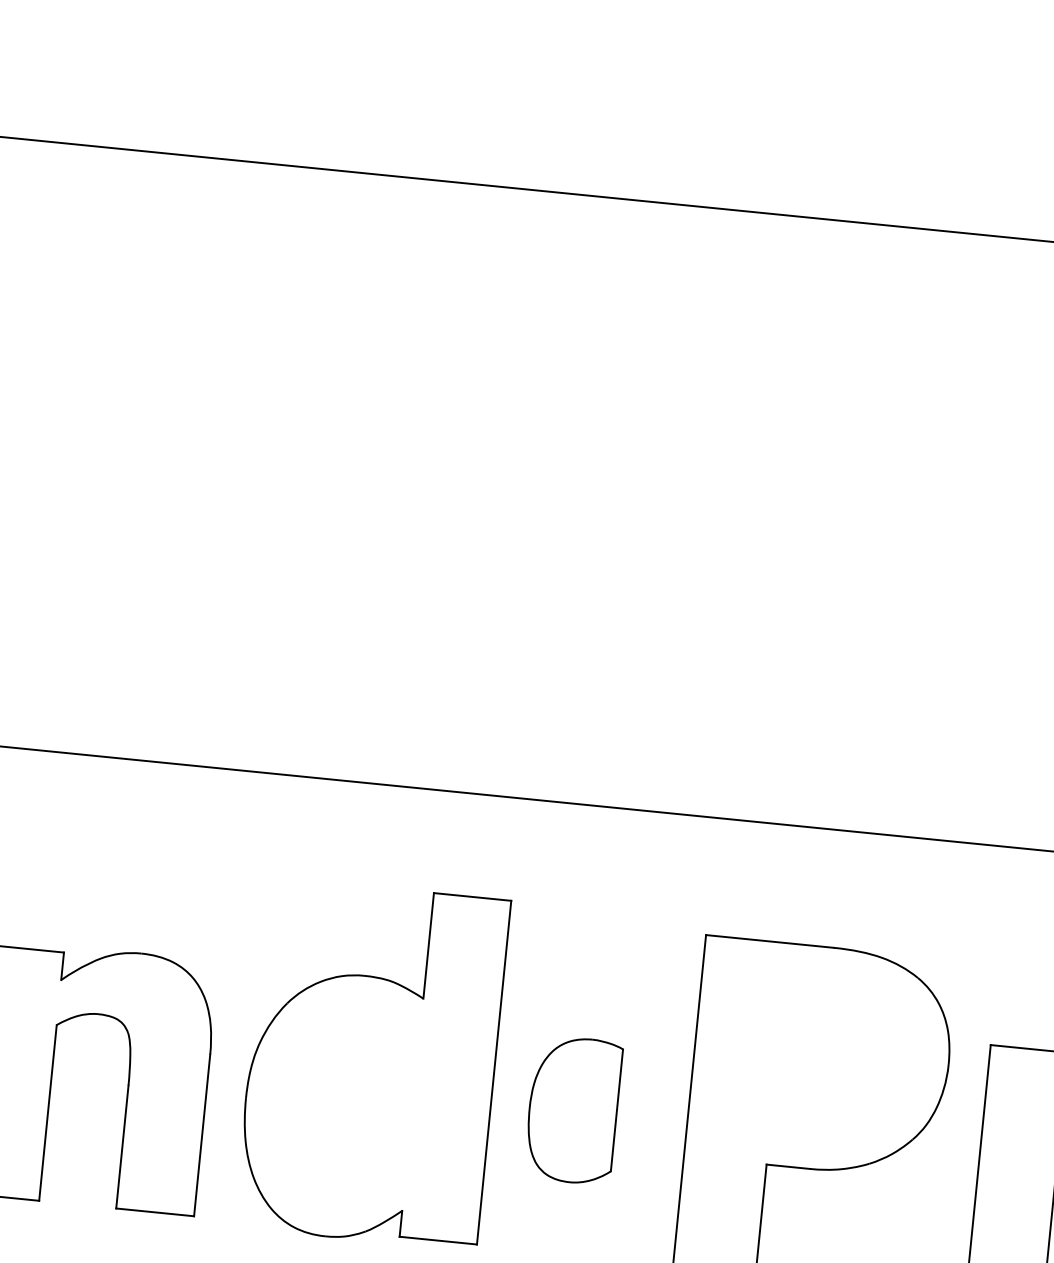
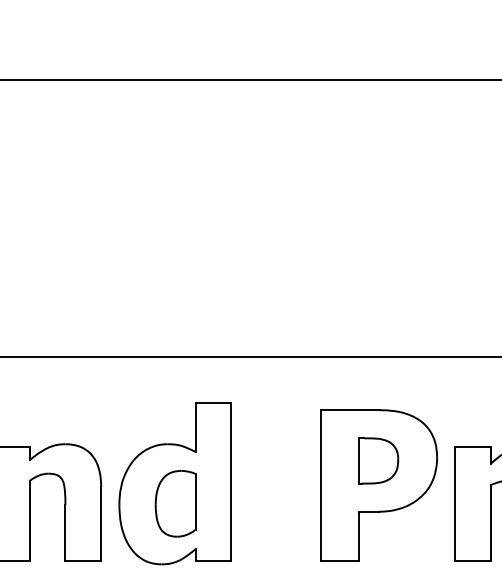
part: (820, 1057) -> (378, 460), added
part: (573, 1109) -> (175, 503), moved

